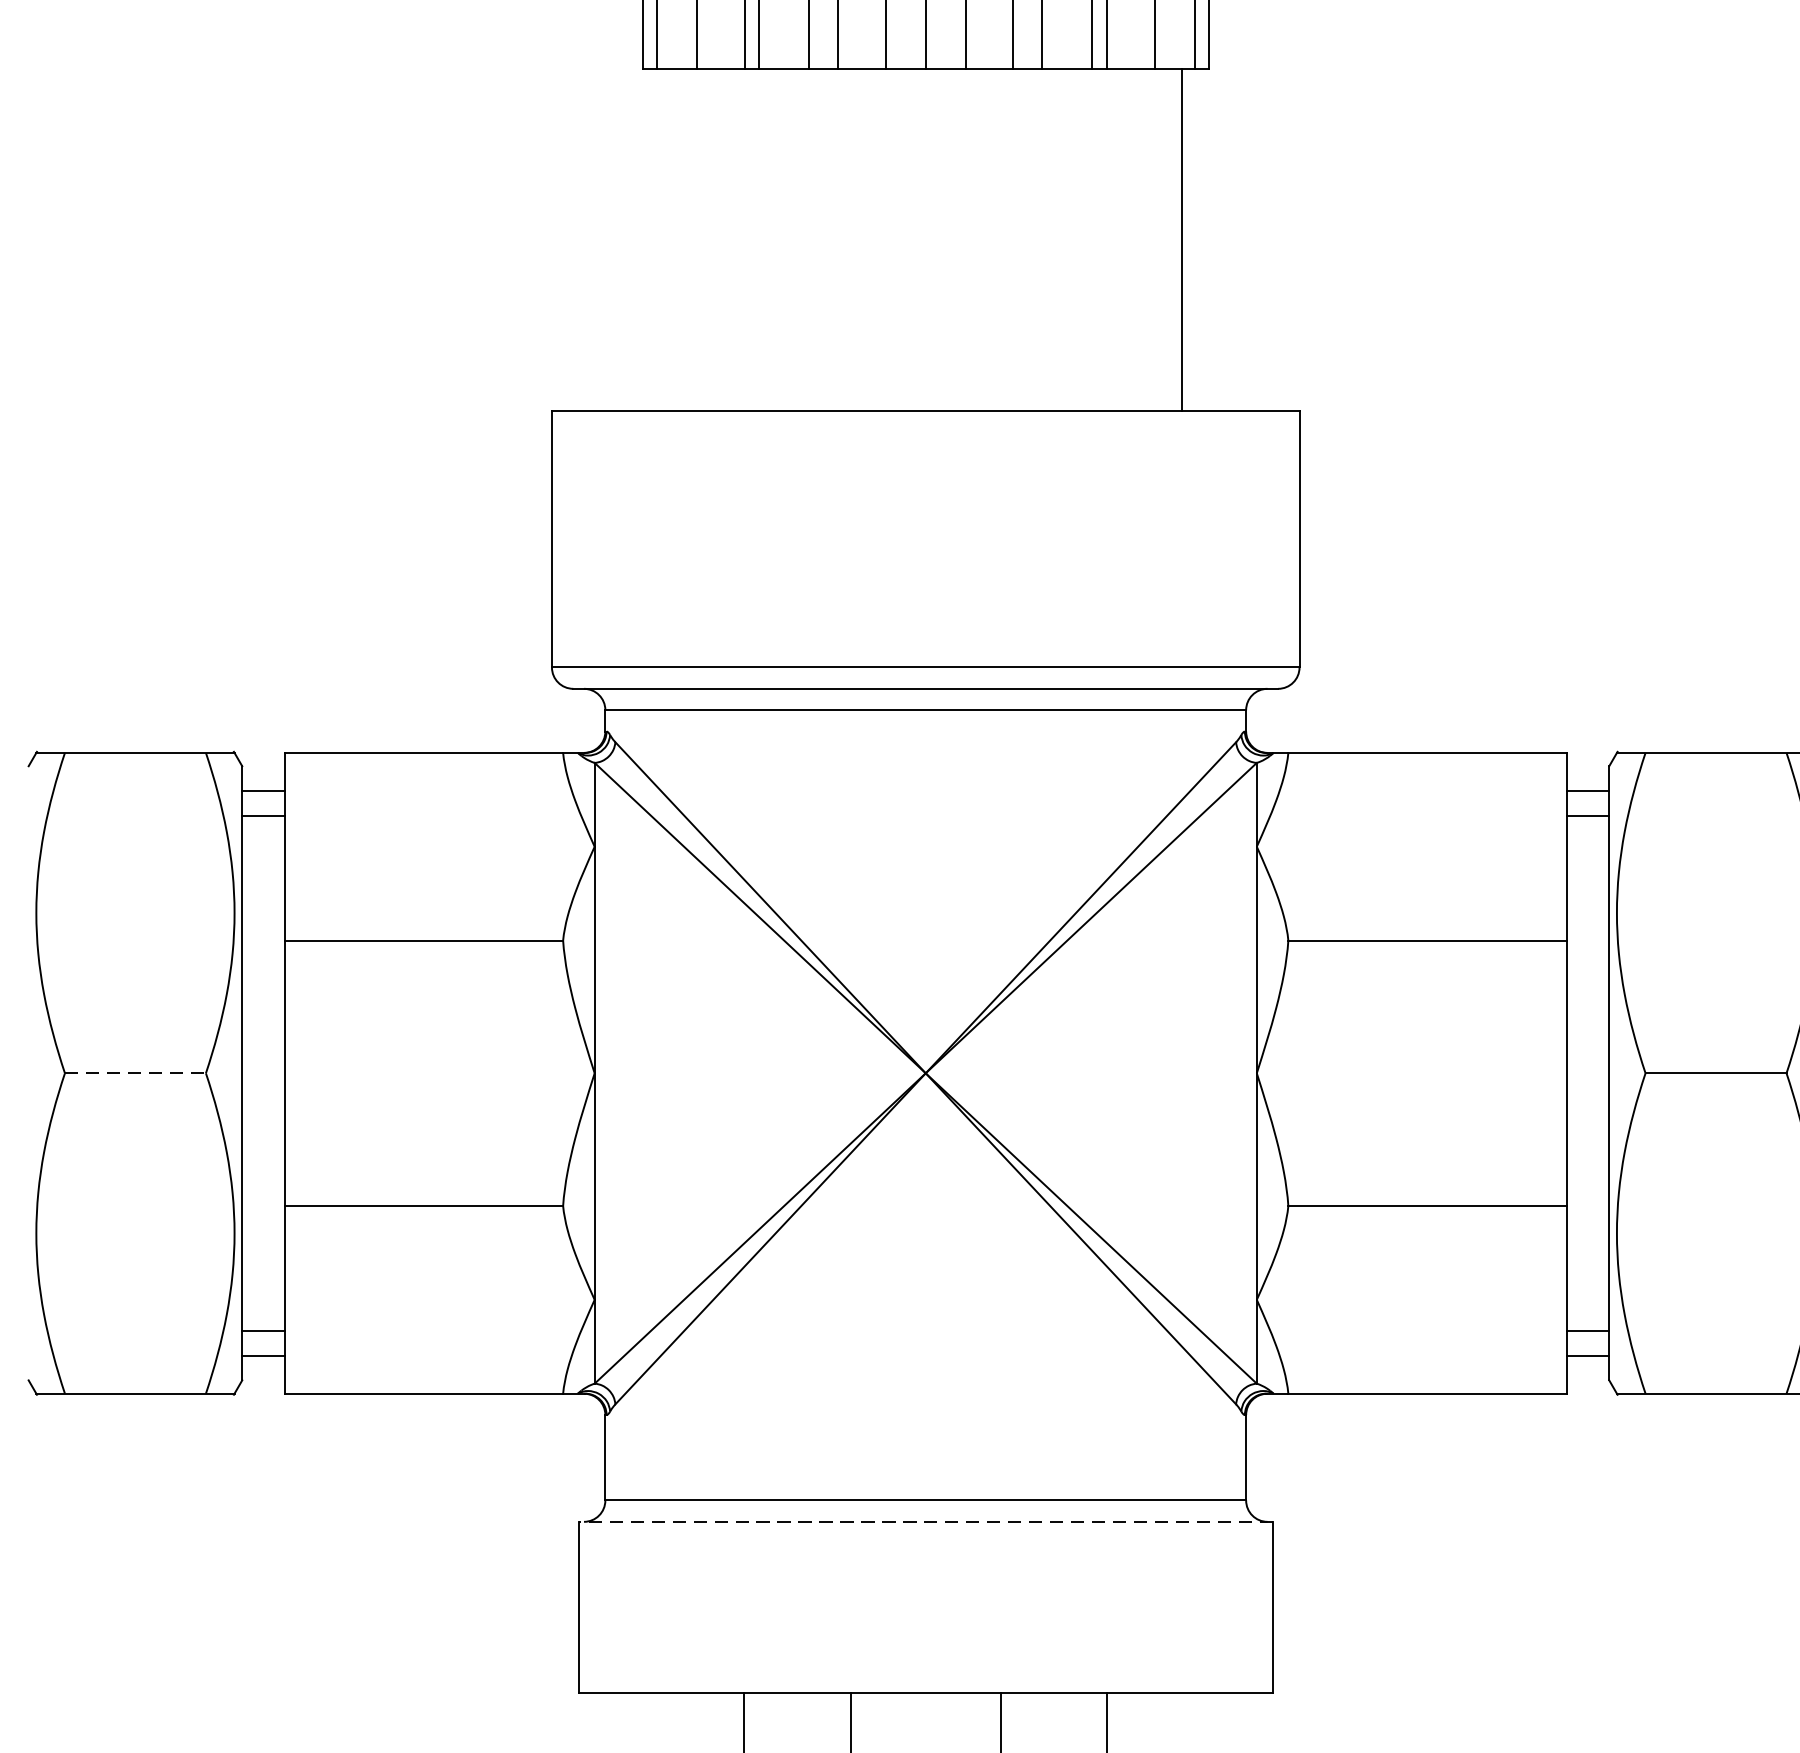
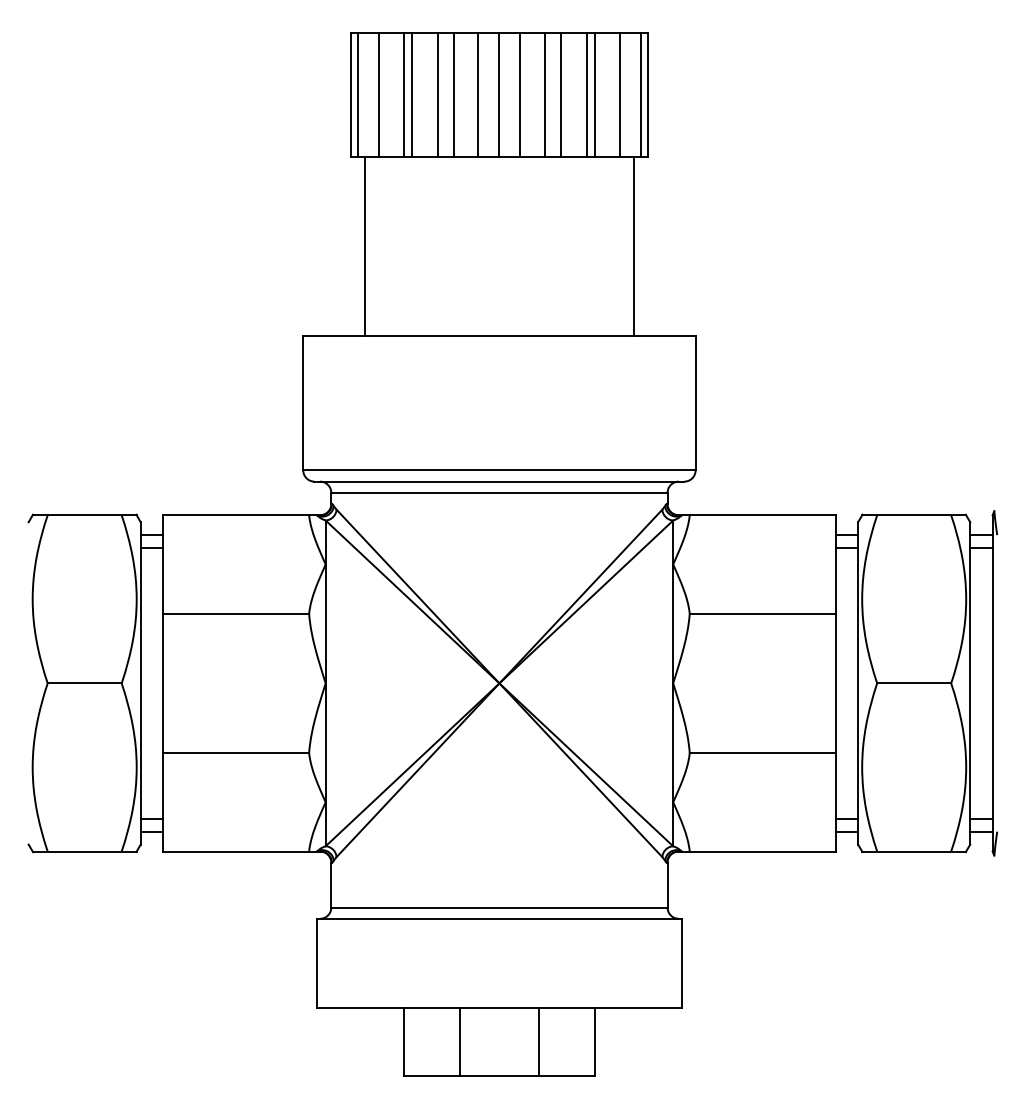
line: (668, 238) -> (364, 245), added
line: (135, 1073) -> (84, 683), dashed -> solid
line: (923, 1521) -> (498, 918), dashed -> solid

